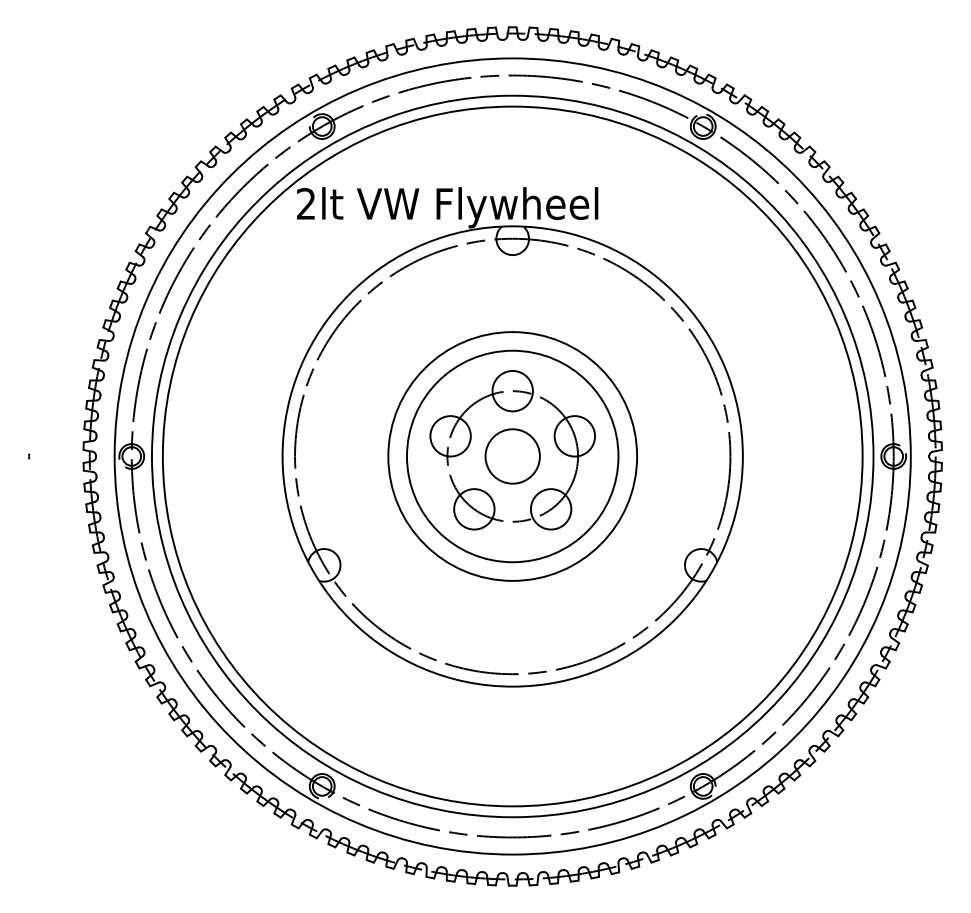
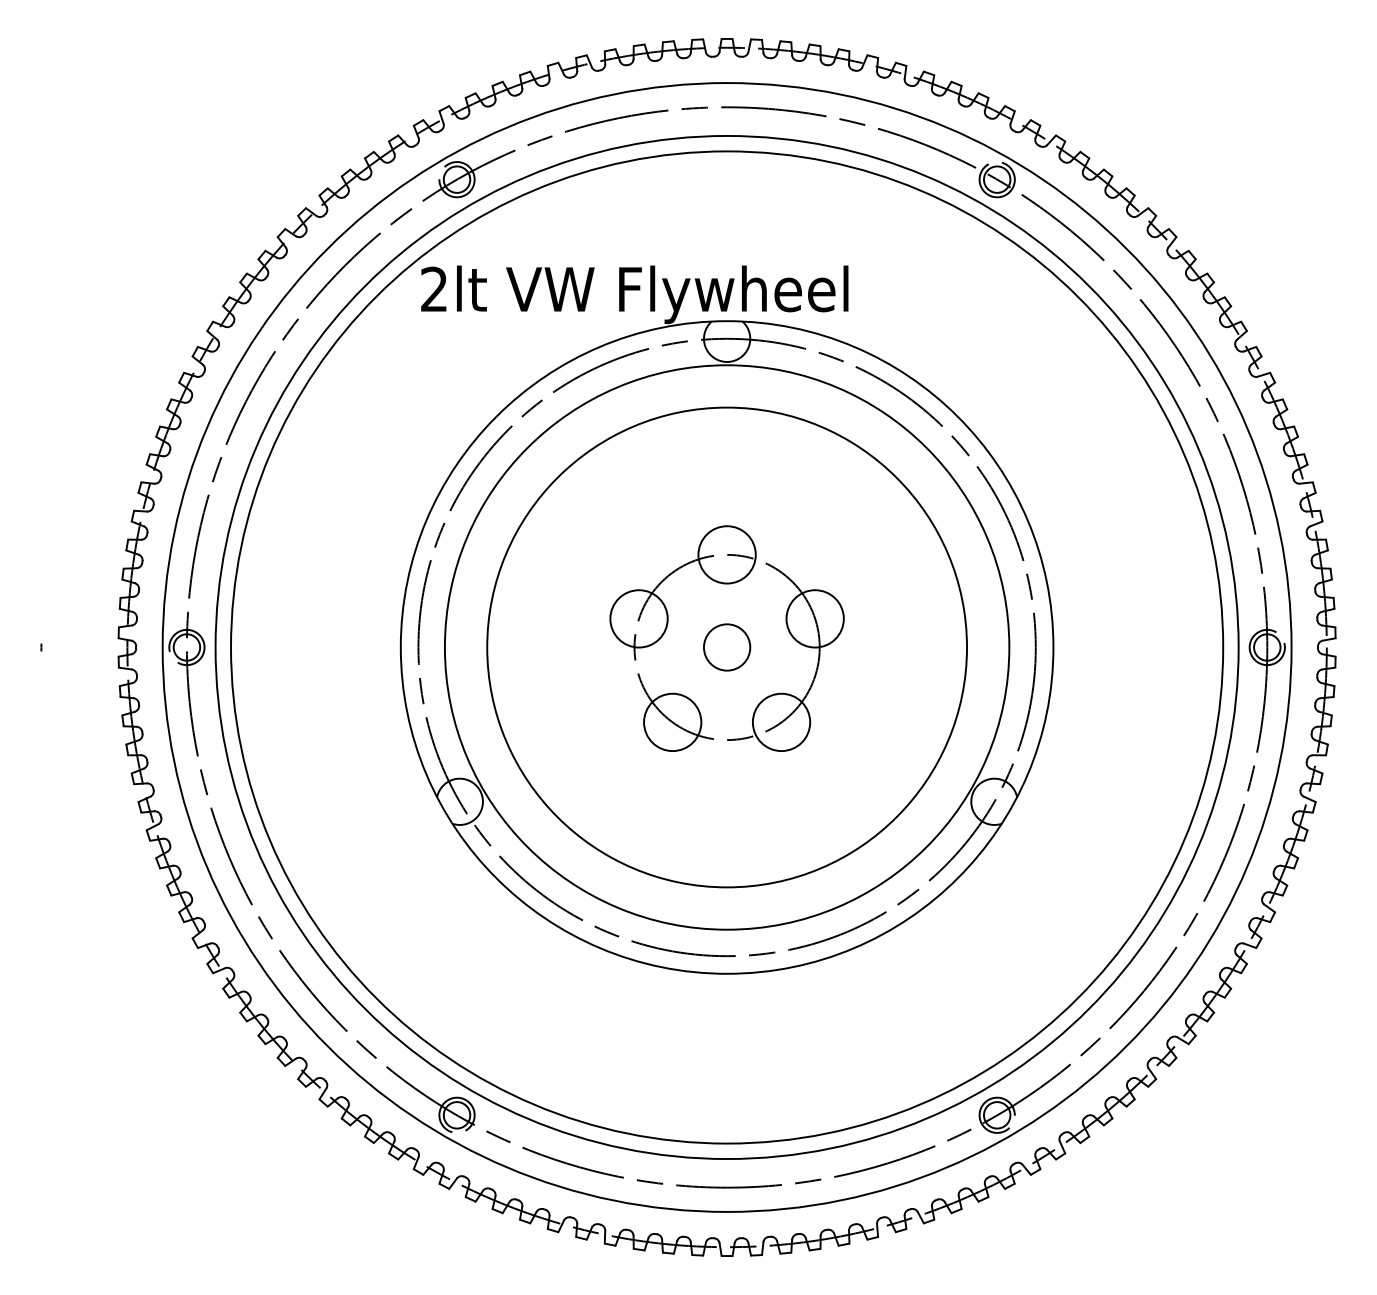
circle: (512, 456) -> (726, 647), size x0.6
circle: (512, 456) -> (726, 647), size x1.6
circle: (512, 456) -> (726, 647), size x1.6

